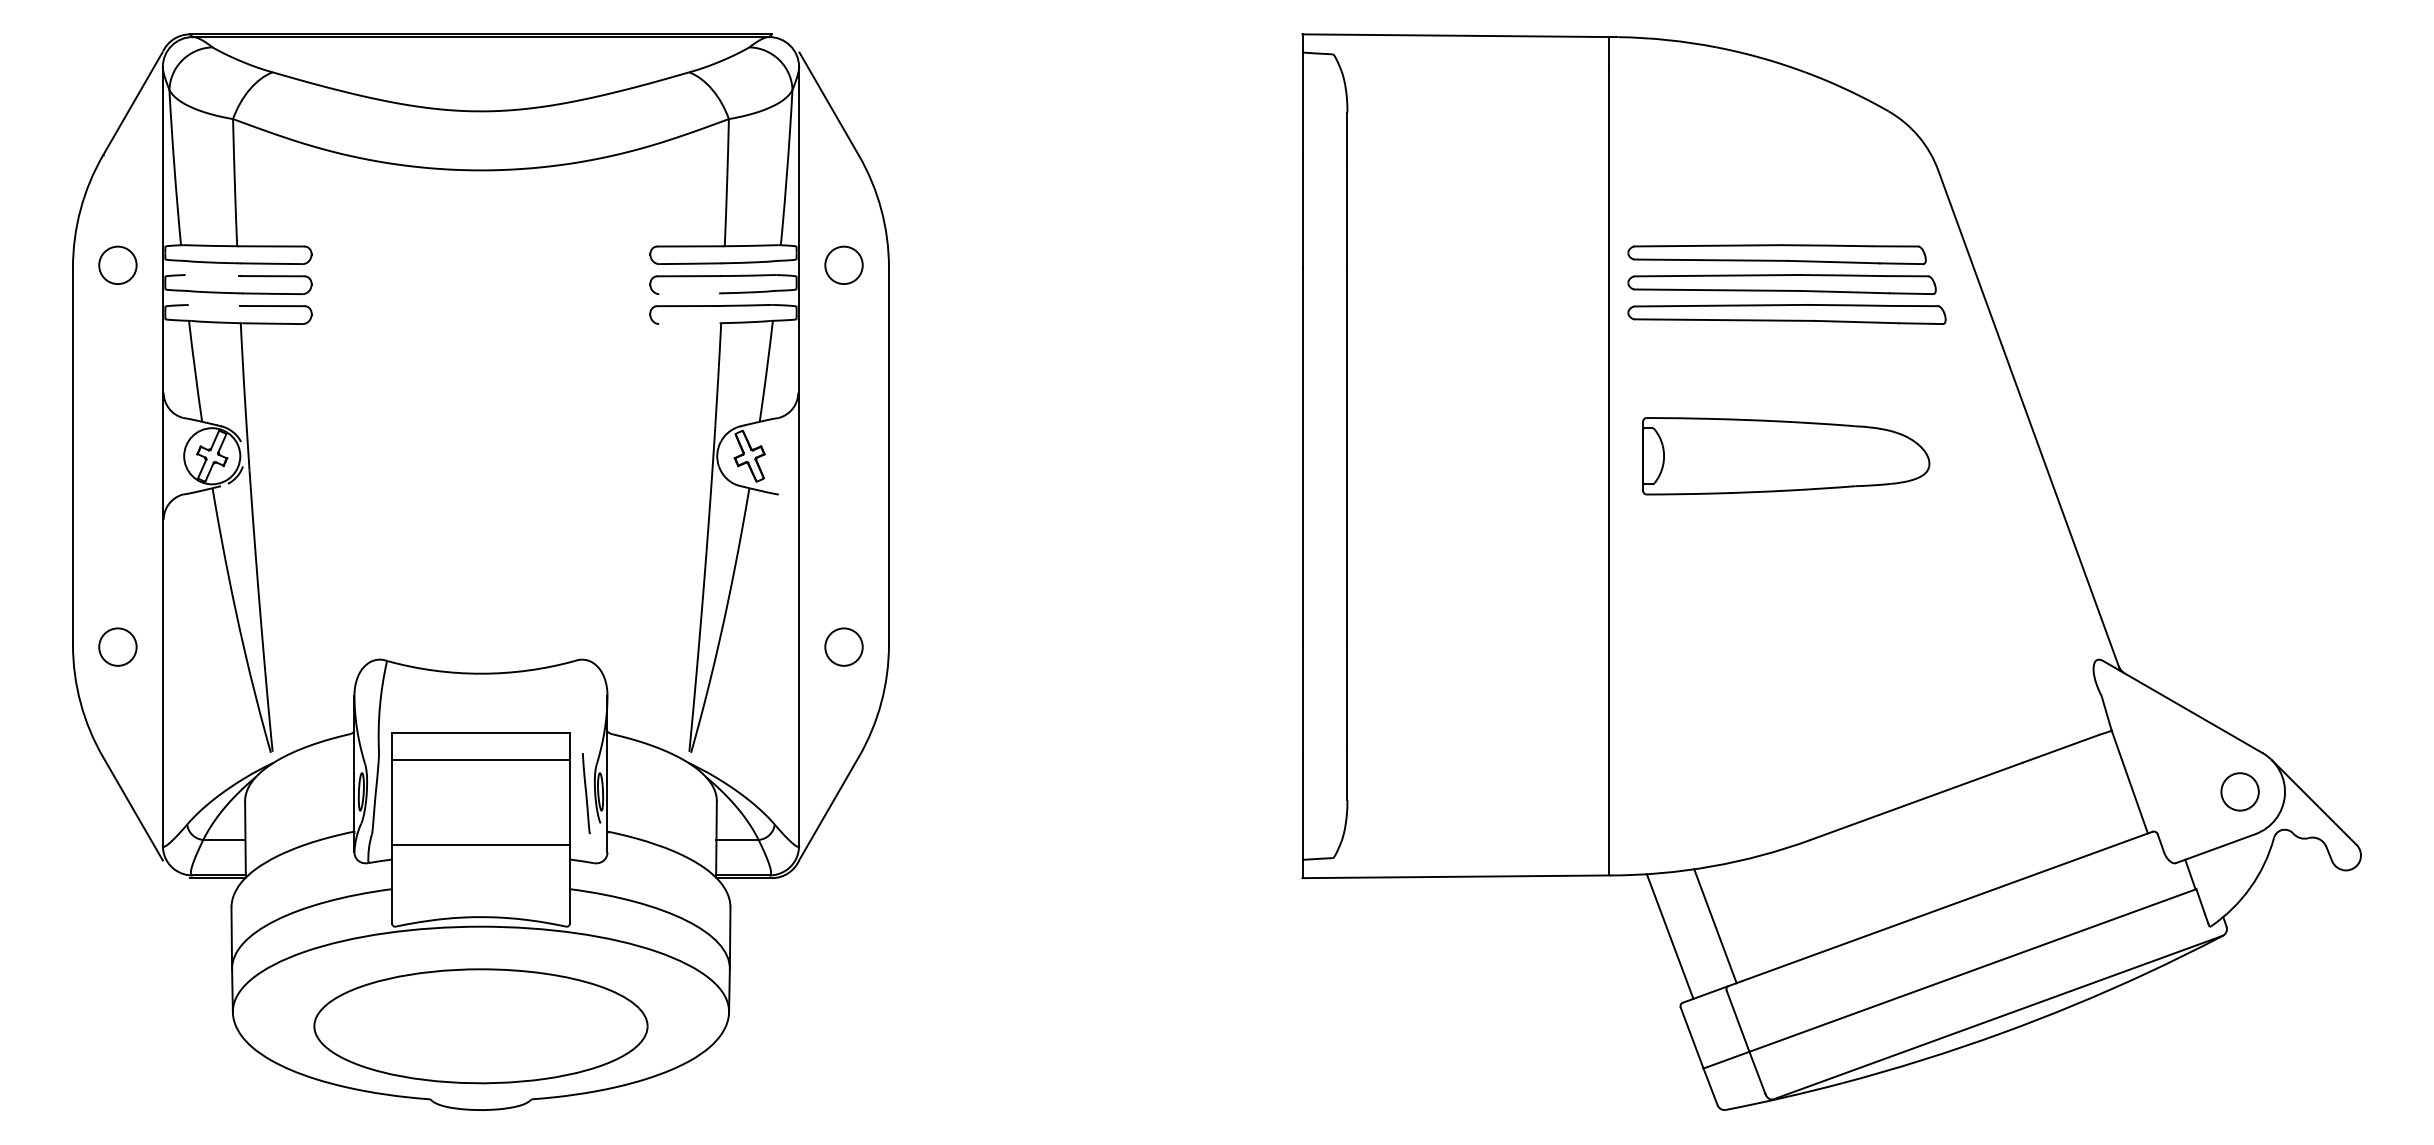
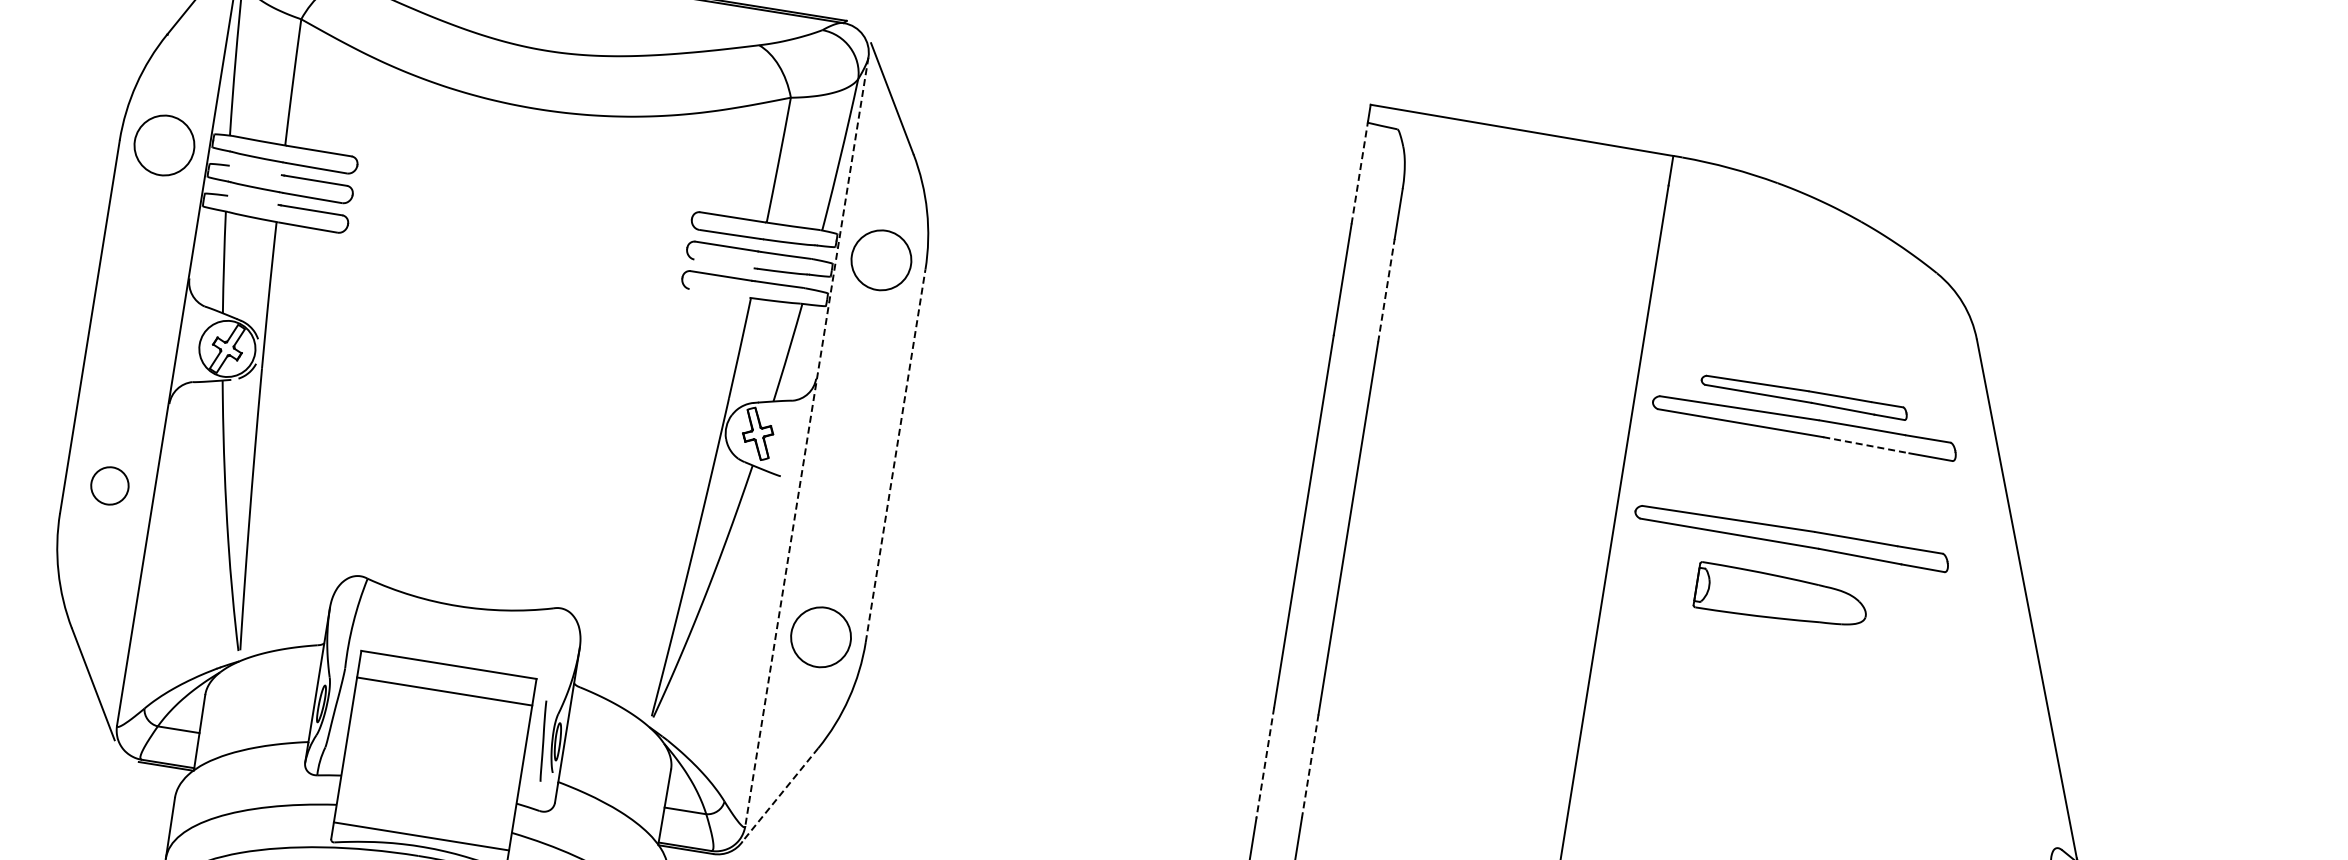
line: (1302, 103) -> (1359, 173), solid -> dashed
line: (1347, 214) -> (1386, 289), solid -> dashed
part: (1776, 254) -> (1803, 397), size x0.7
circle: (117, 265) -> (164, 145), size x1.6
circle: (843, 265) -> (880, 260), size x1.6
line: (1845, 292) -> (1866, 445), solid -> dashed
part: (1786, 314) -> (1791, 537), moved
line: (799, 456) -> (807, 442), solid -> dashed
line: (888, 456) -> (895, 456), solid -> dashed
part: (1786, 456) -> (1781, 598), size x0.6
circle: (117, 646) -> (109, 485), moved
circle: (843, 646) -> (820, 636), size x1.6
line: (1347, 697) -> (1310, 766), solid -> dashed
line: (1302, 701) -> (1265, 763), solid -> dashed
line: (828, 808) -> (780, 794), solid -> dashed
line: (480, 844) -> (421, 835), moved

